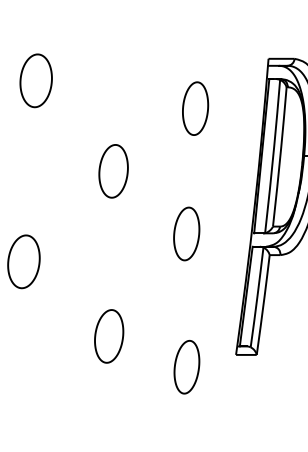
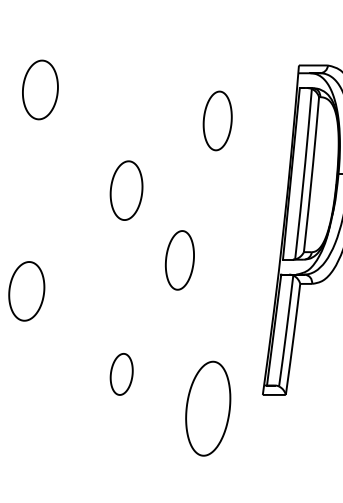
part: (186, 234) -> (179, 260), moved
part: (109, 336) -> (121, 374), size x0.7
part: (186, 367) -> (207, 408), size x1.6

